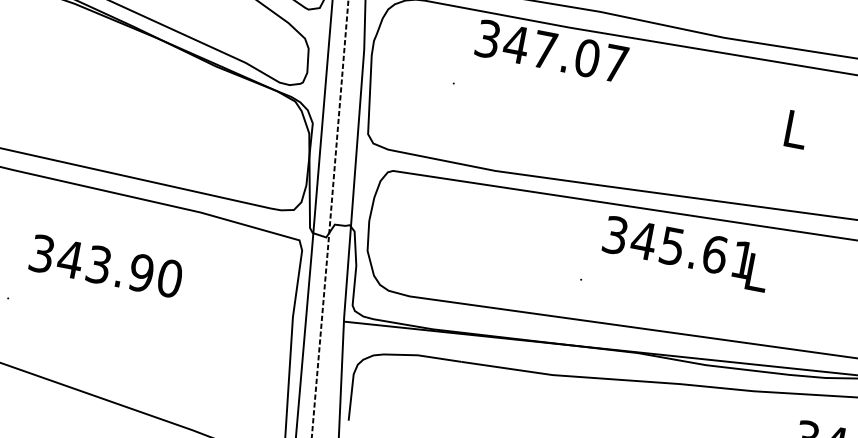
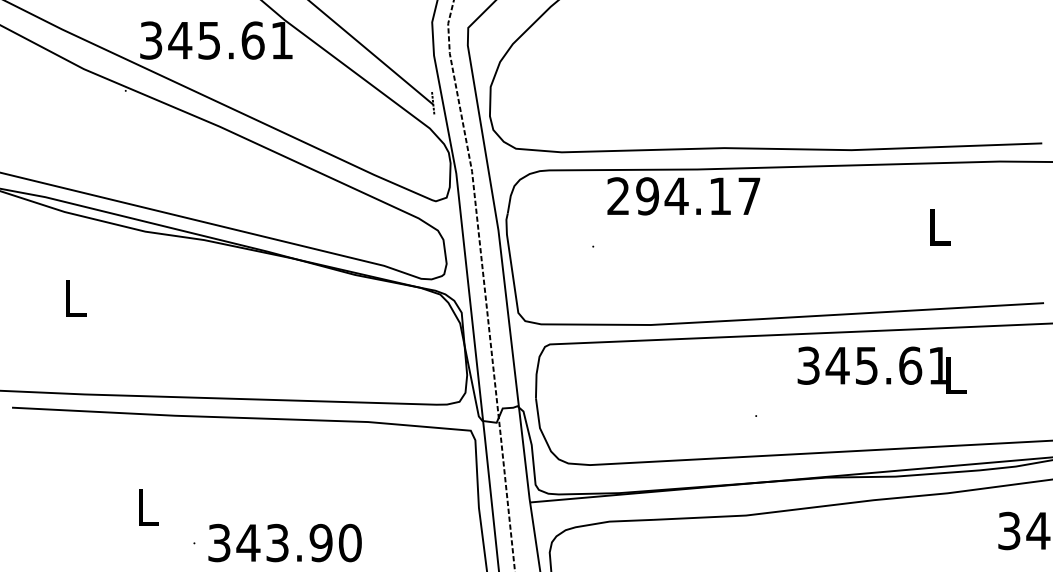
text: (537, 48) -> (669, 196), 347.07 -> 294.17
text: (685, 252) -> (881, 369), moved
text: (105, 265) -> (284, 542), moved

